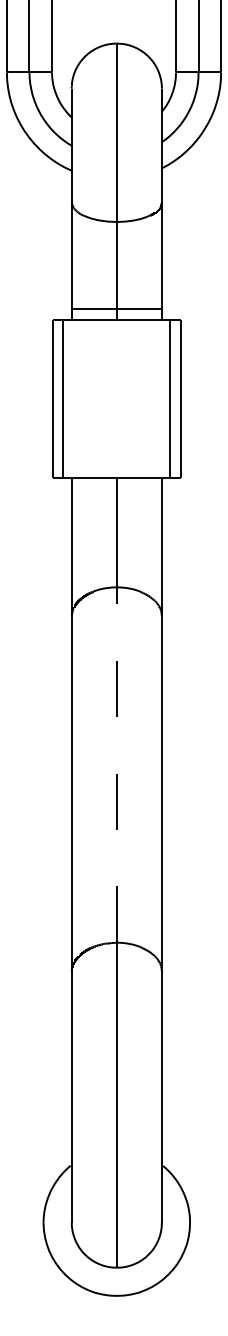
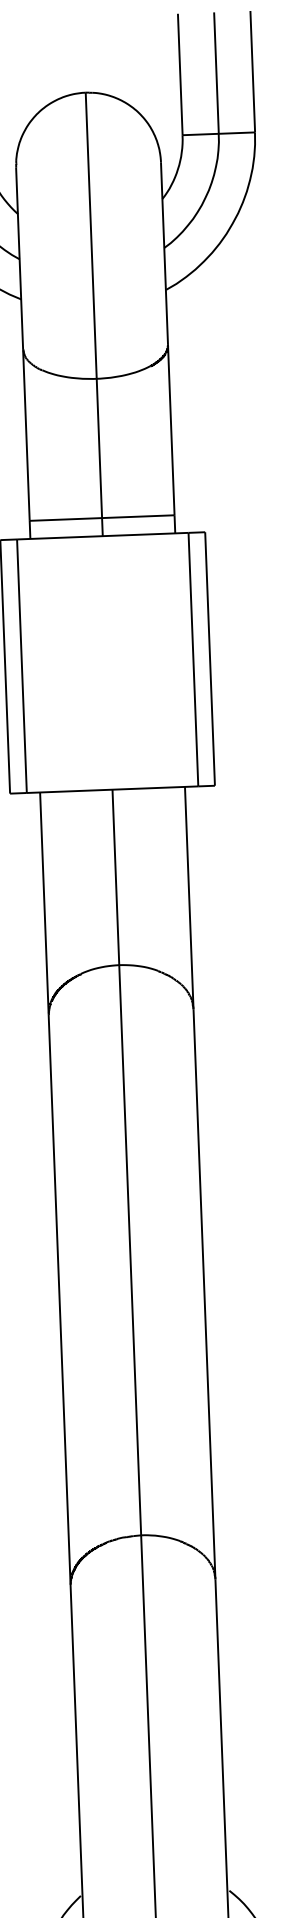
line: (116, 765) -> (129, 1250), dashed -> solid

